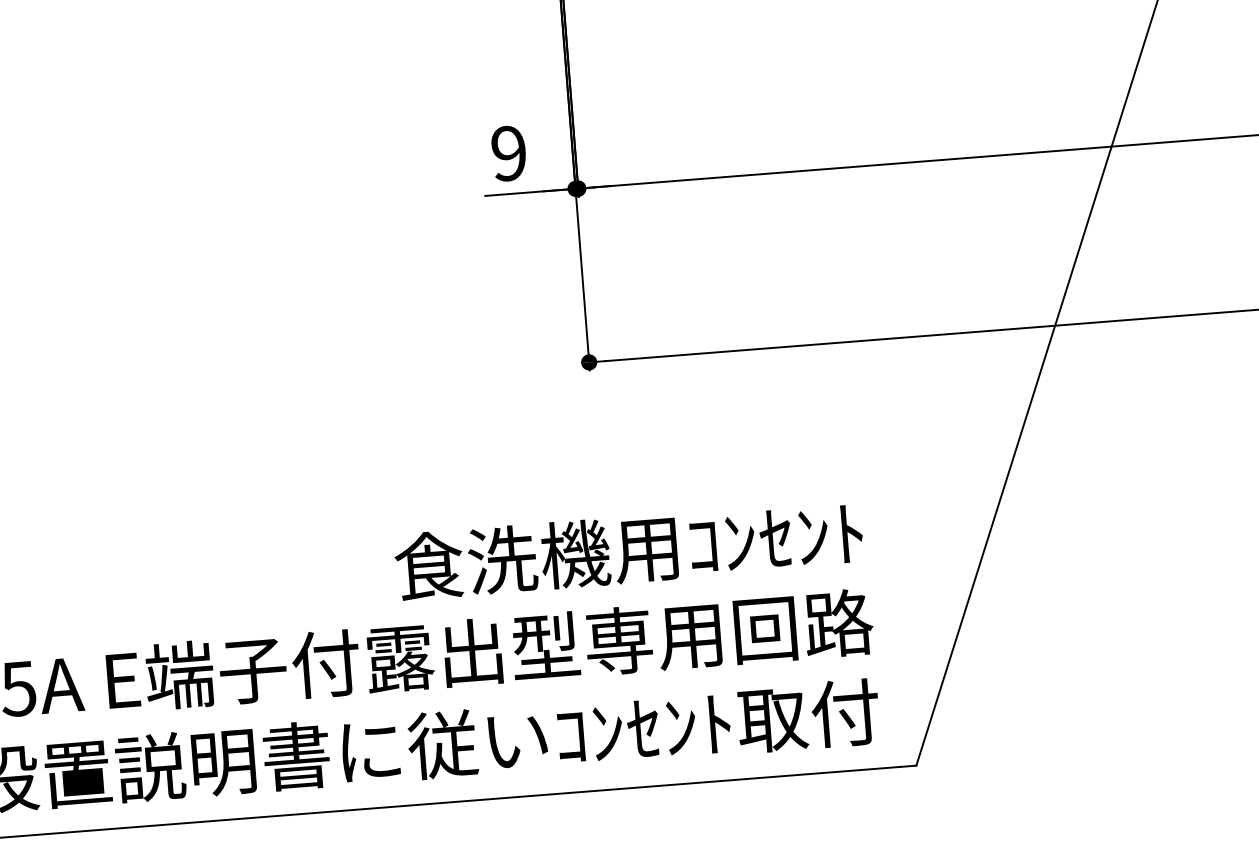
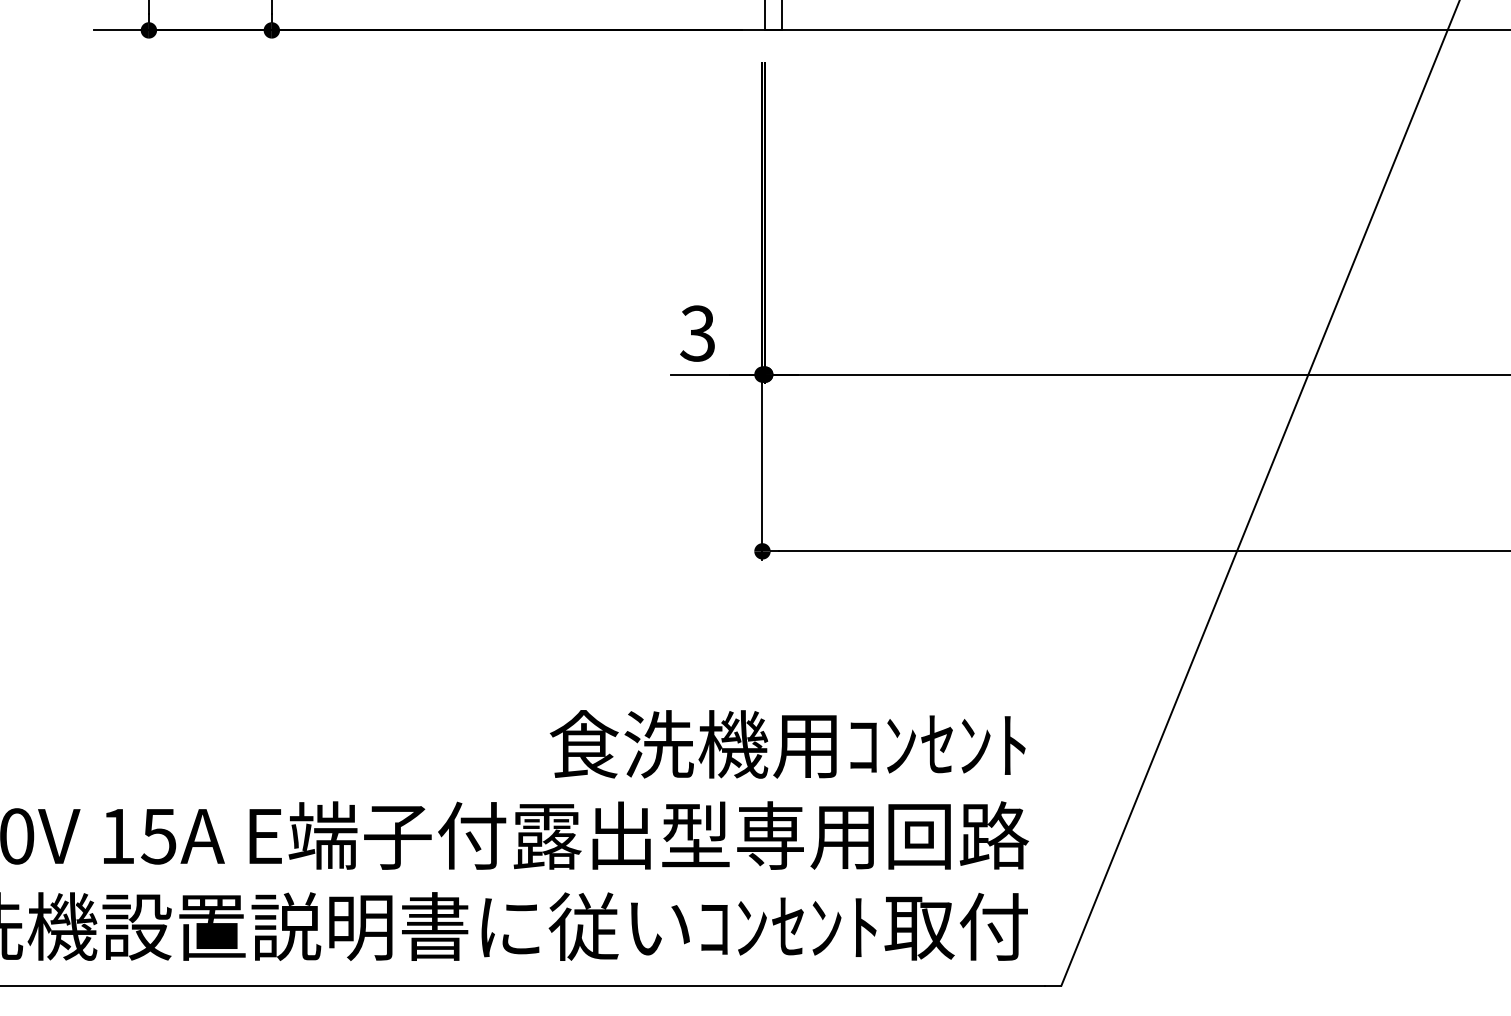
text: (508, 153) -> (697, 333), 9 -> 3

